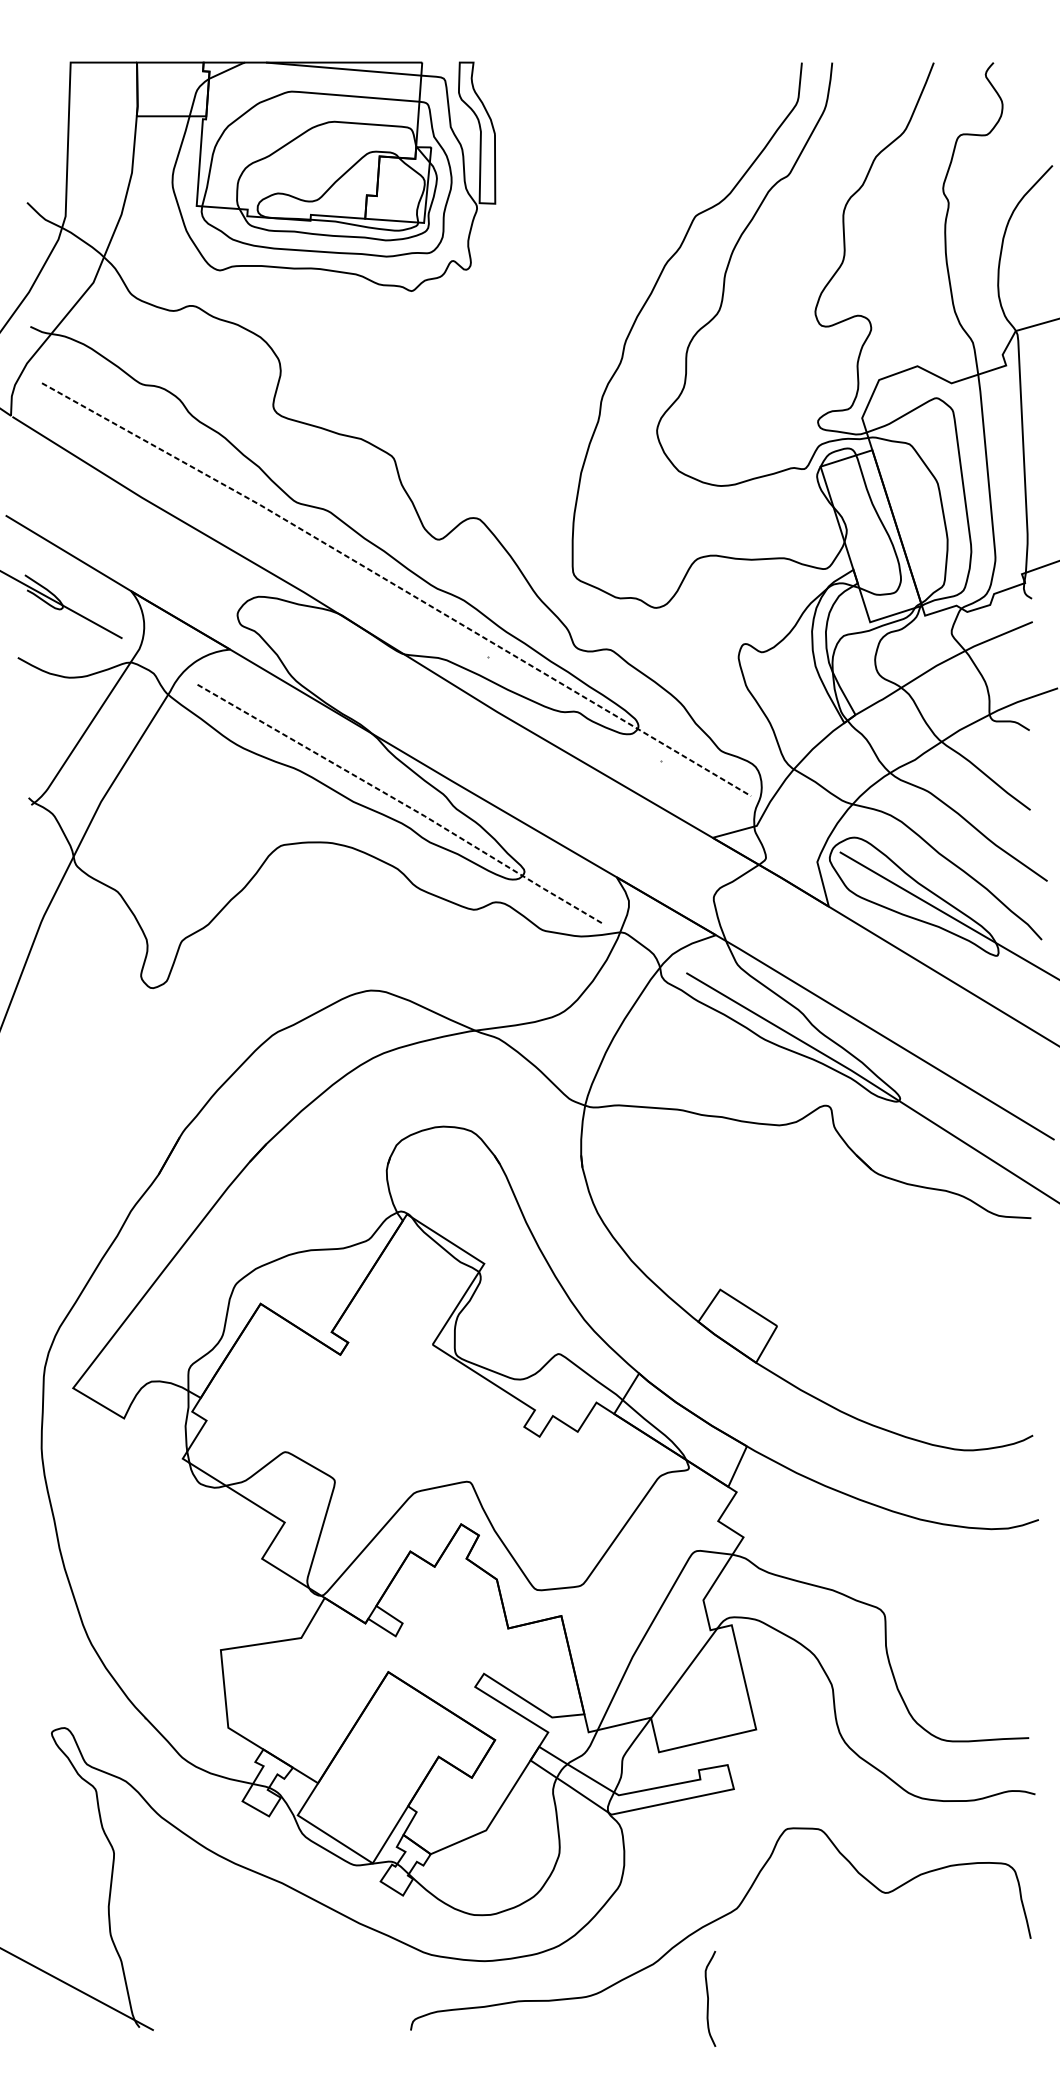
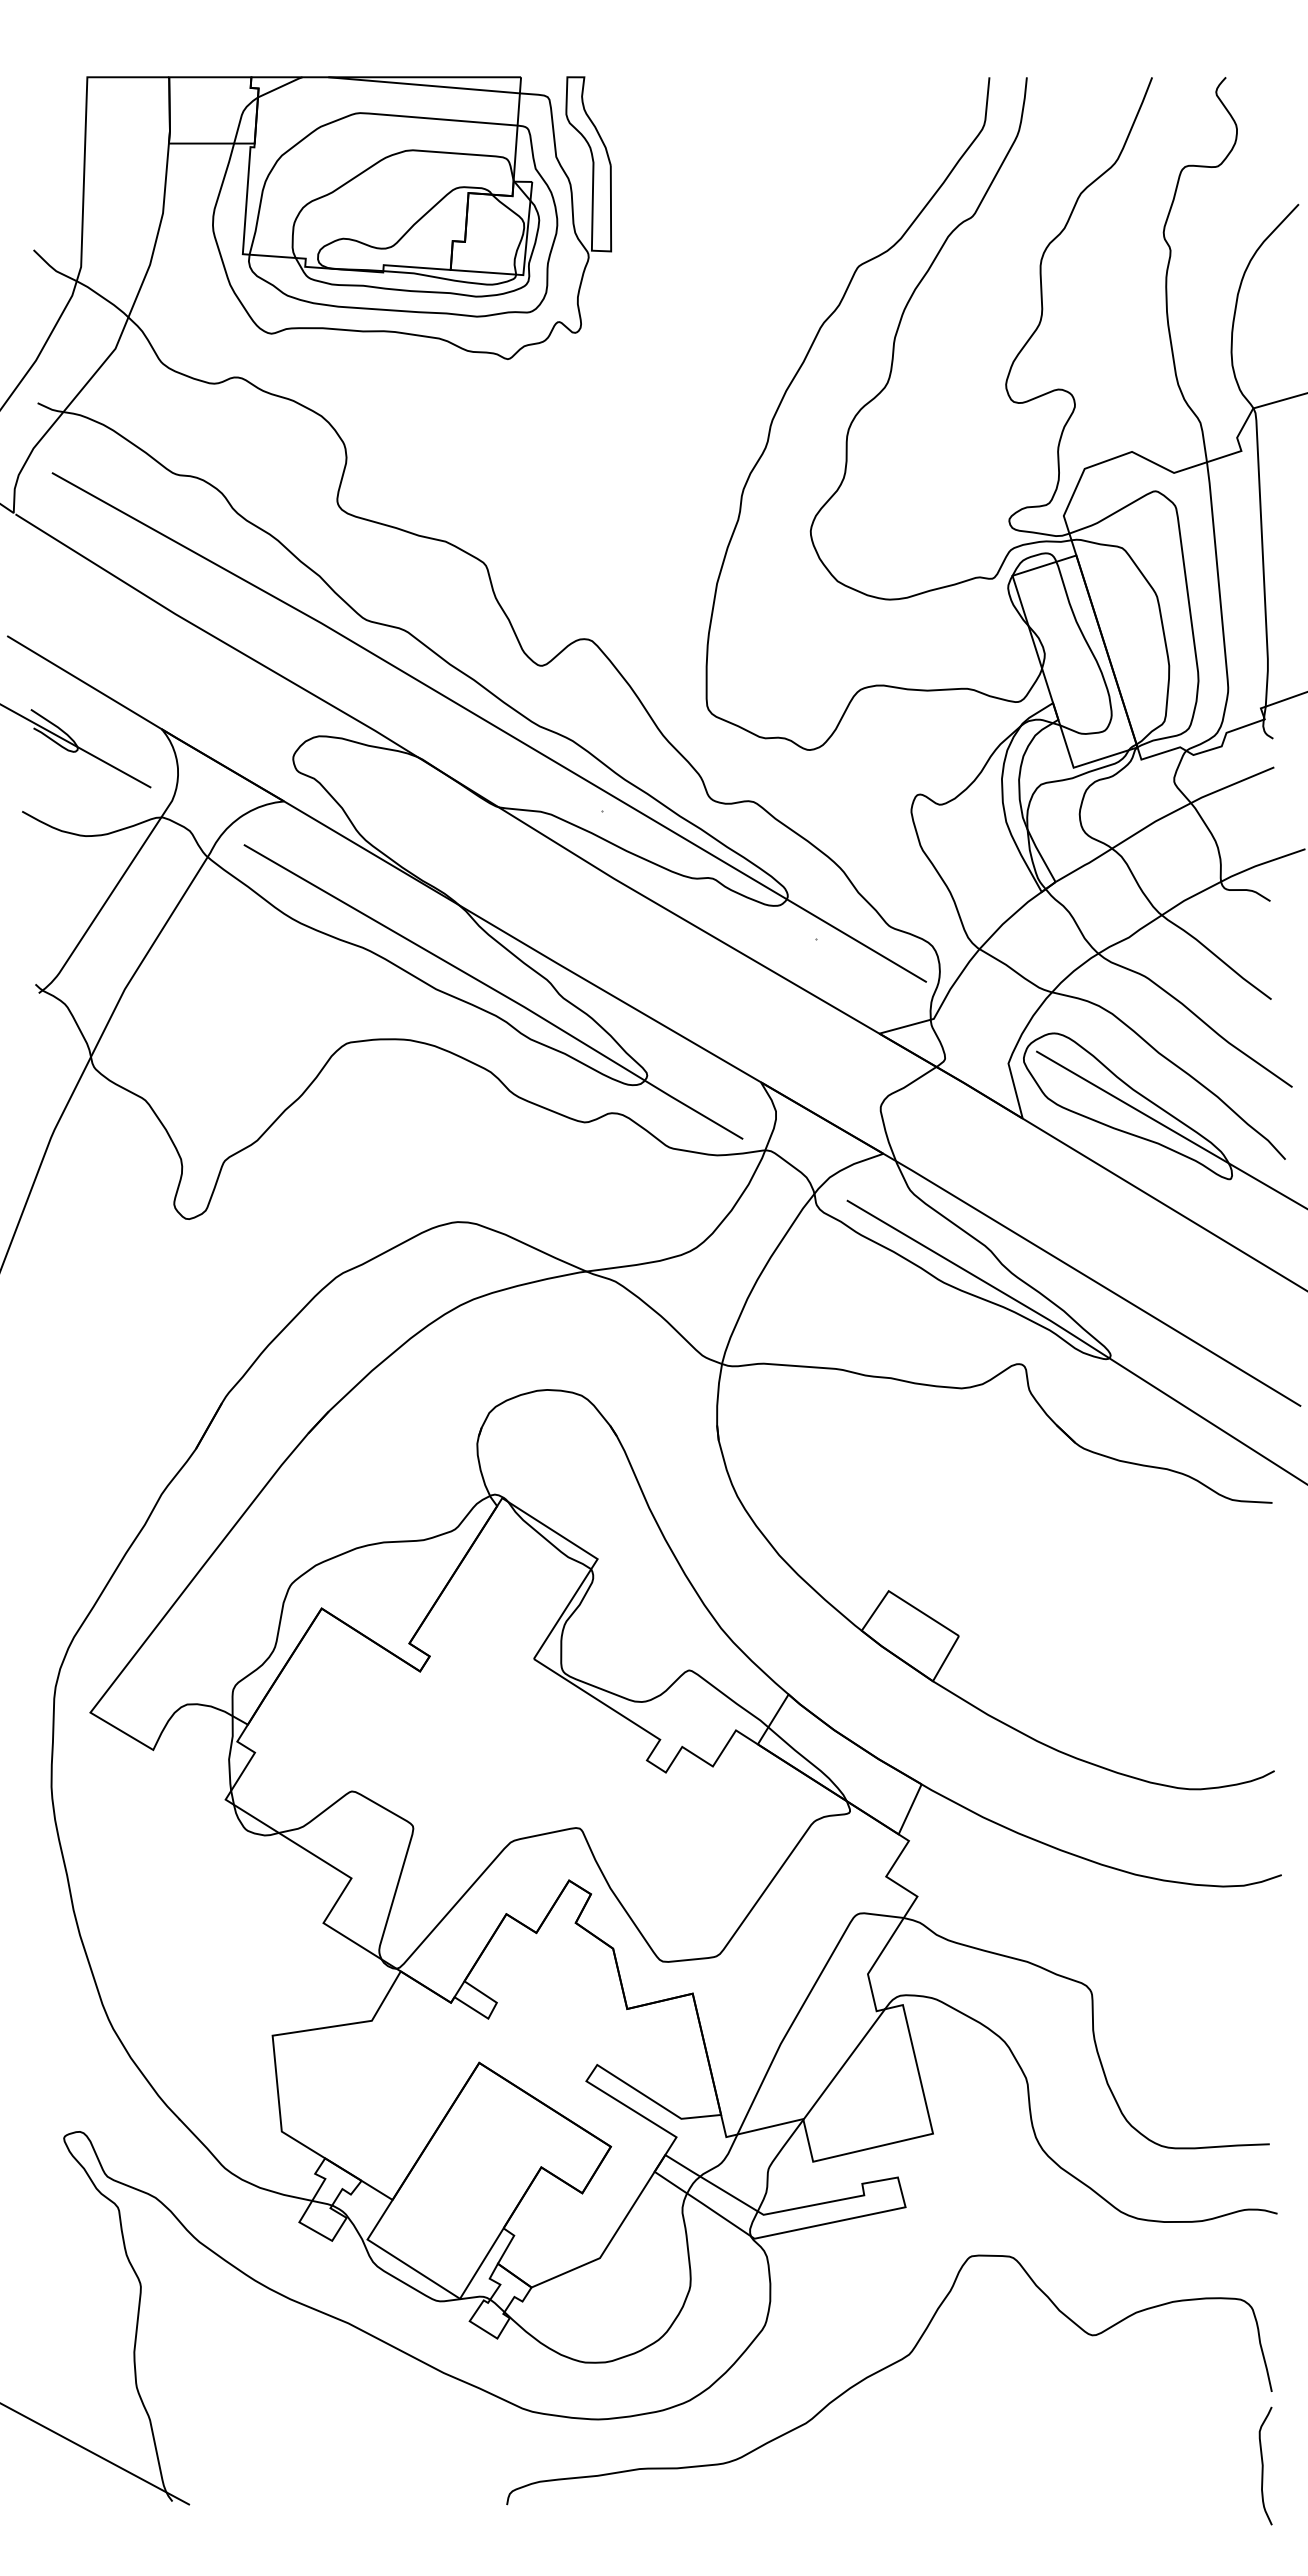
line: (397, 586) -> (490, 723), dashed -> solid
line: (401, 802) -> (495, 990), dashed -> solid
curve: (708, 1998) -> (1263, 2465), moved

